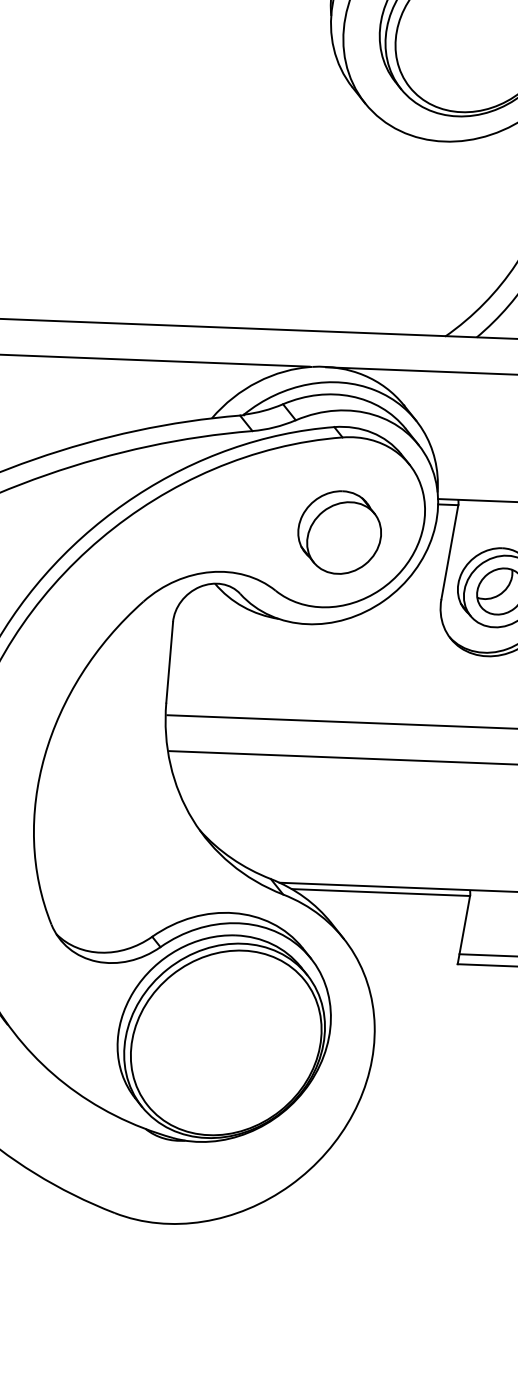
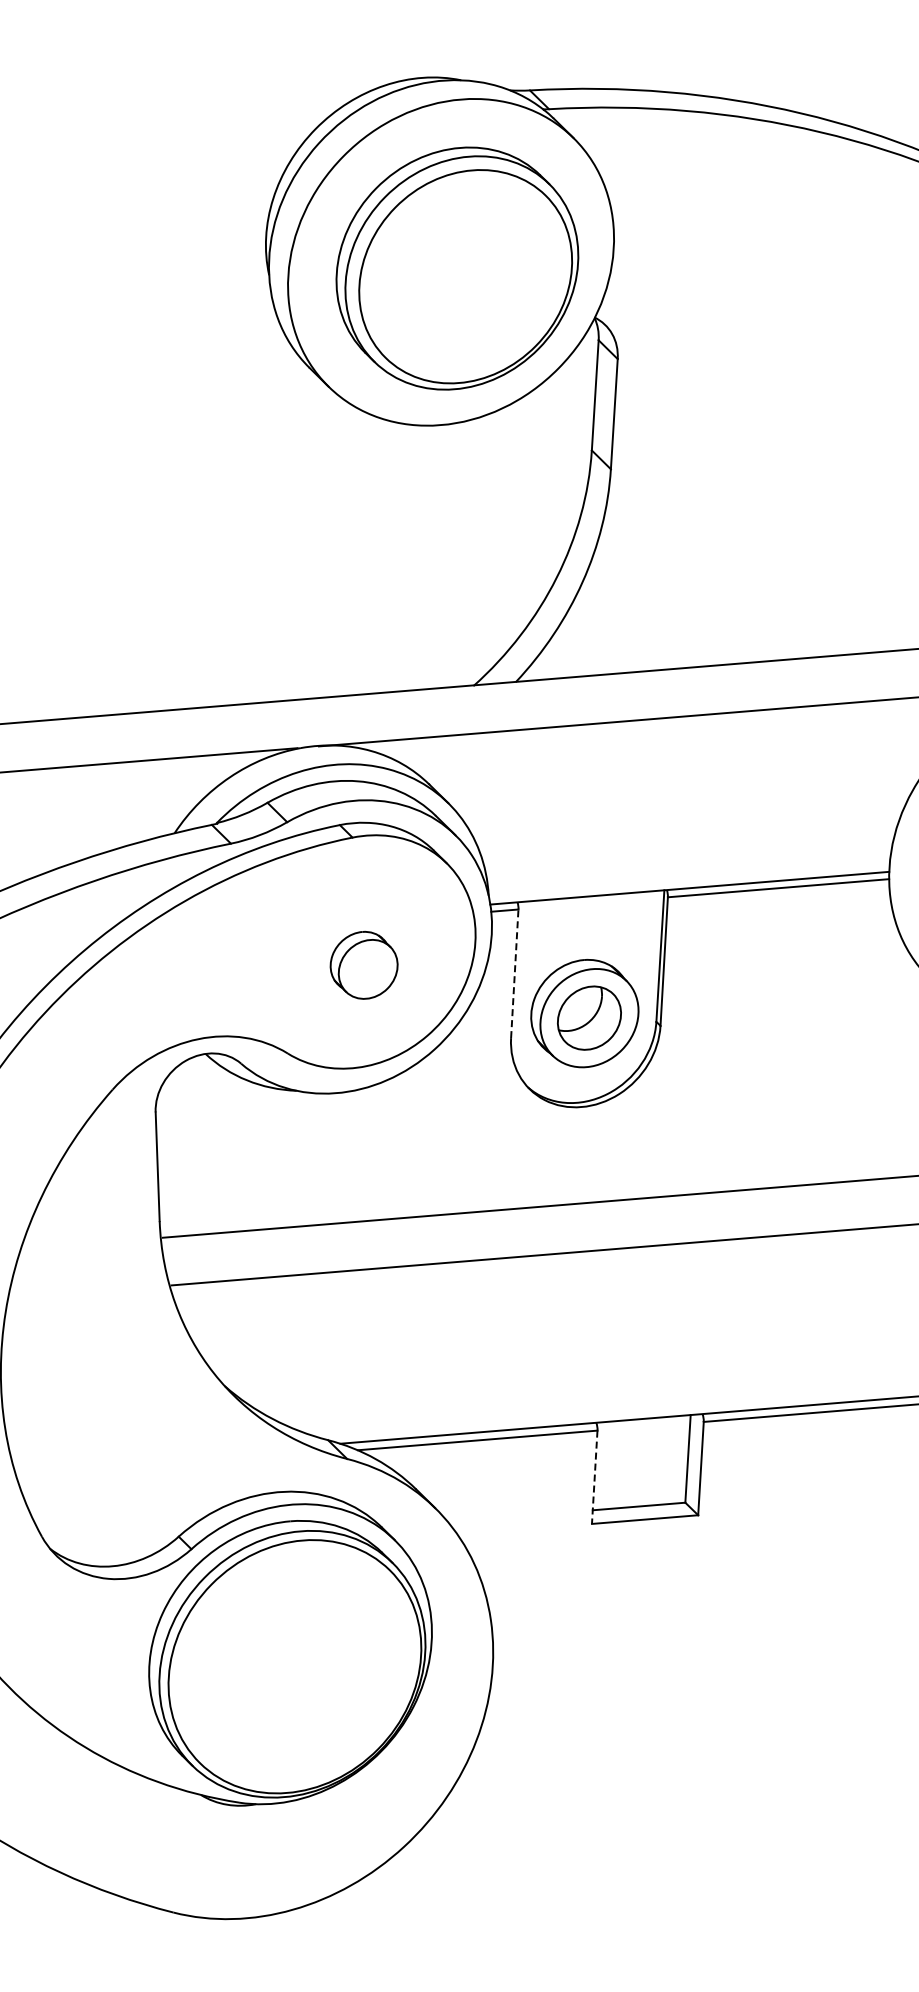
part: (339, 532) -> (363, 965), size x0.6
line: (449, 551) -> (514, 973), solid -> dashed
line: (463, 930) -> (594, 1477), solid -> dashed

